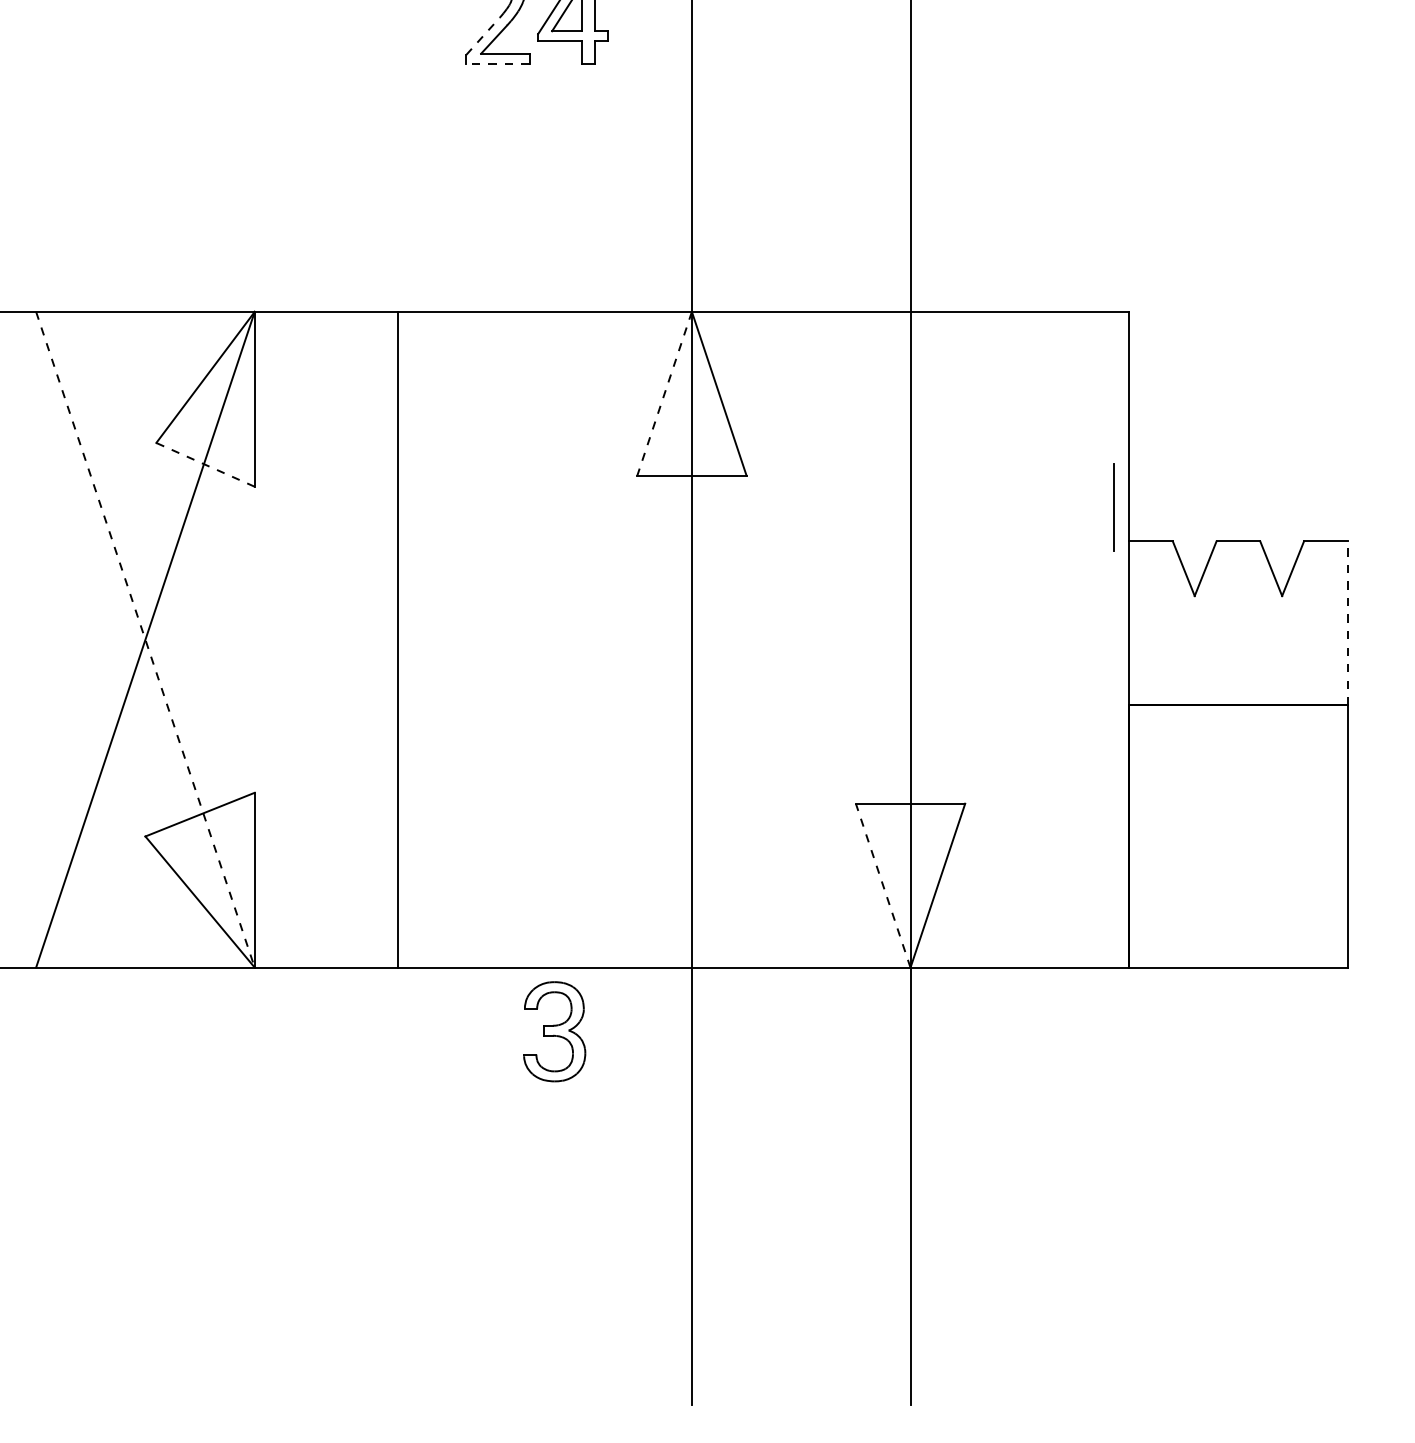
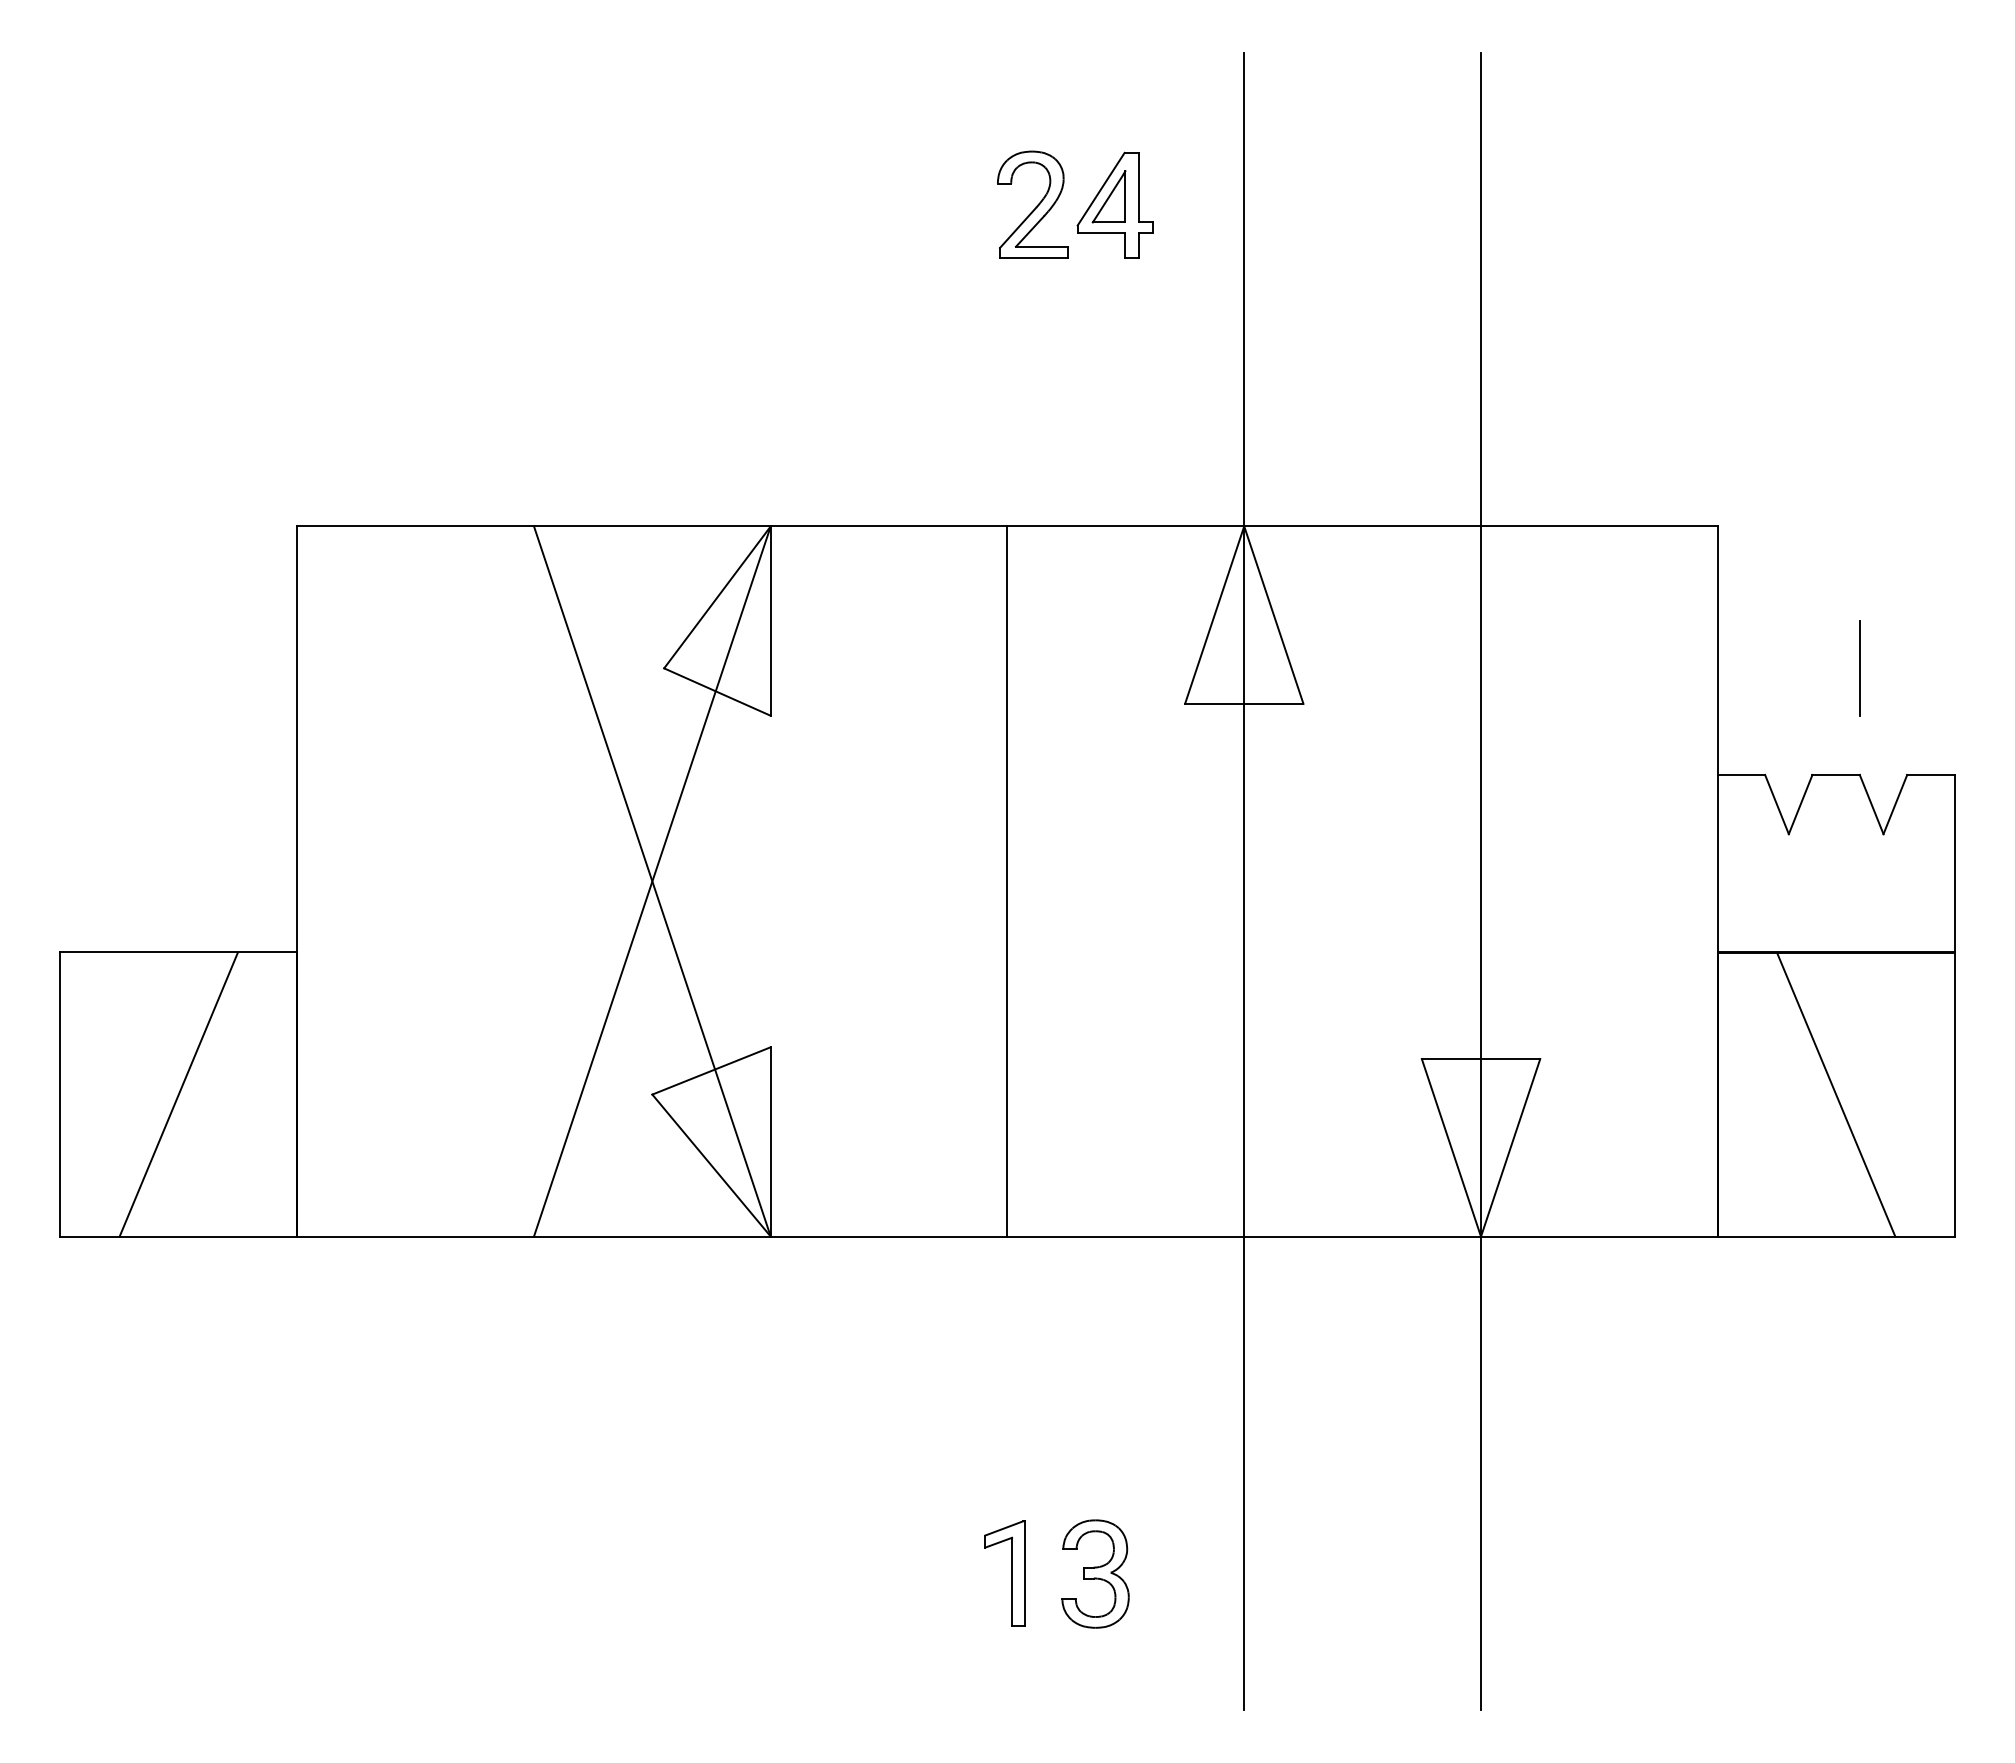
line: (483, 35) -> (1018, 227), dashed -> solid
line: (497, 63) -> (1033, 257), dashed -> solid
line: (664, 394) -> (1214, 615), dashed -> solid
line: (205, 464) -> (717, 691), dashed -> solid
line: (1114, 507) -> (1859, 668), moved
line: (1347, 623) -> (1954, 863), dashed -> solid
line: (145, 639) -> (652, 881), dashed -> solid
line: (397, 639) -> (1007, 881), moved
line: (1237, 836) -> (1835, 1094), added
line: (883, 885) -> (1451, 1147), dashed -> solid
part: (554, 1031) -> (1095, 1573), moved
part: (477, 1278) -> (1011, 1573), added

